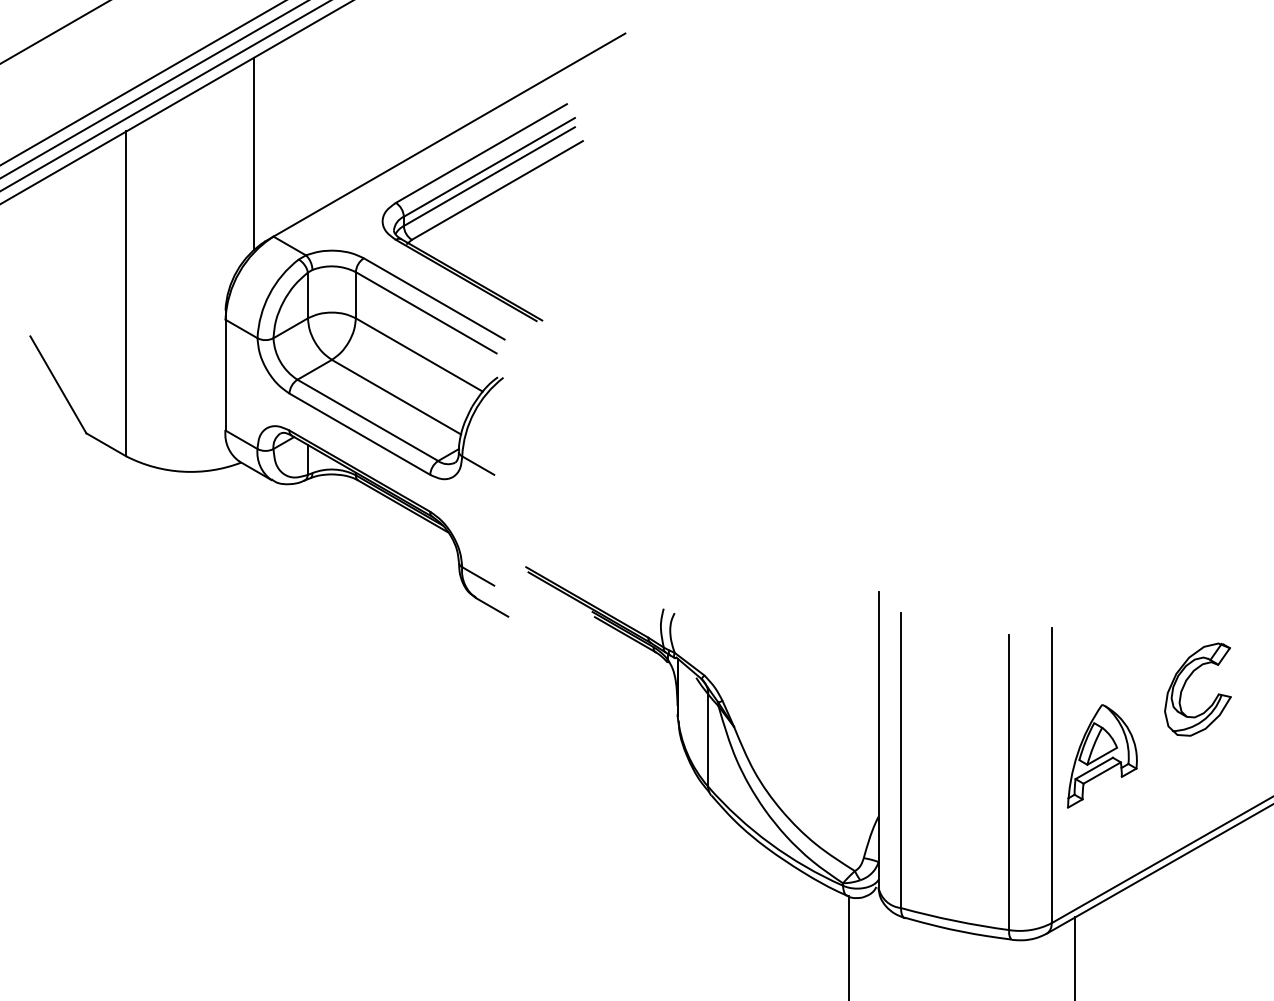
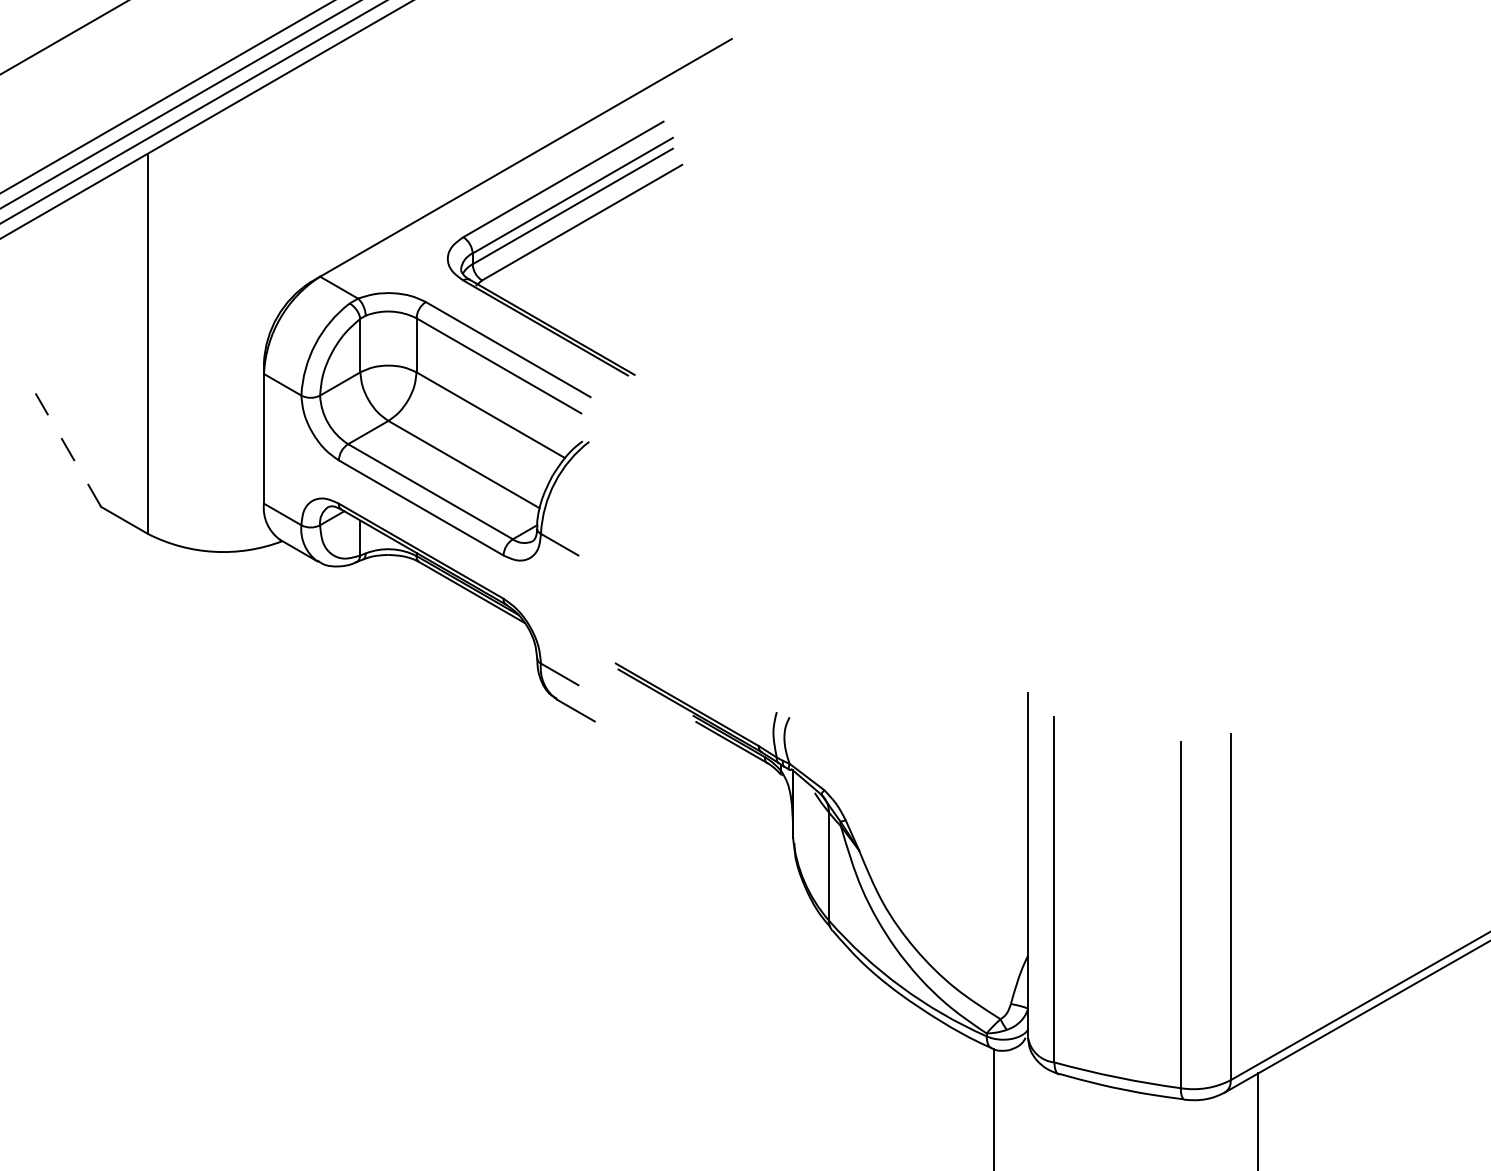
line: (254, 153) -> (297, 179), removed
line: (58, 385) -> (68, 450), solid -> dashed
part: (1185, 684) -> (1387, 800), removed
part: (1101, 755) -> (1289, 884), removed

